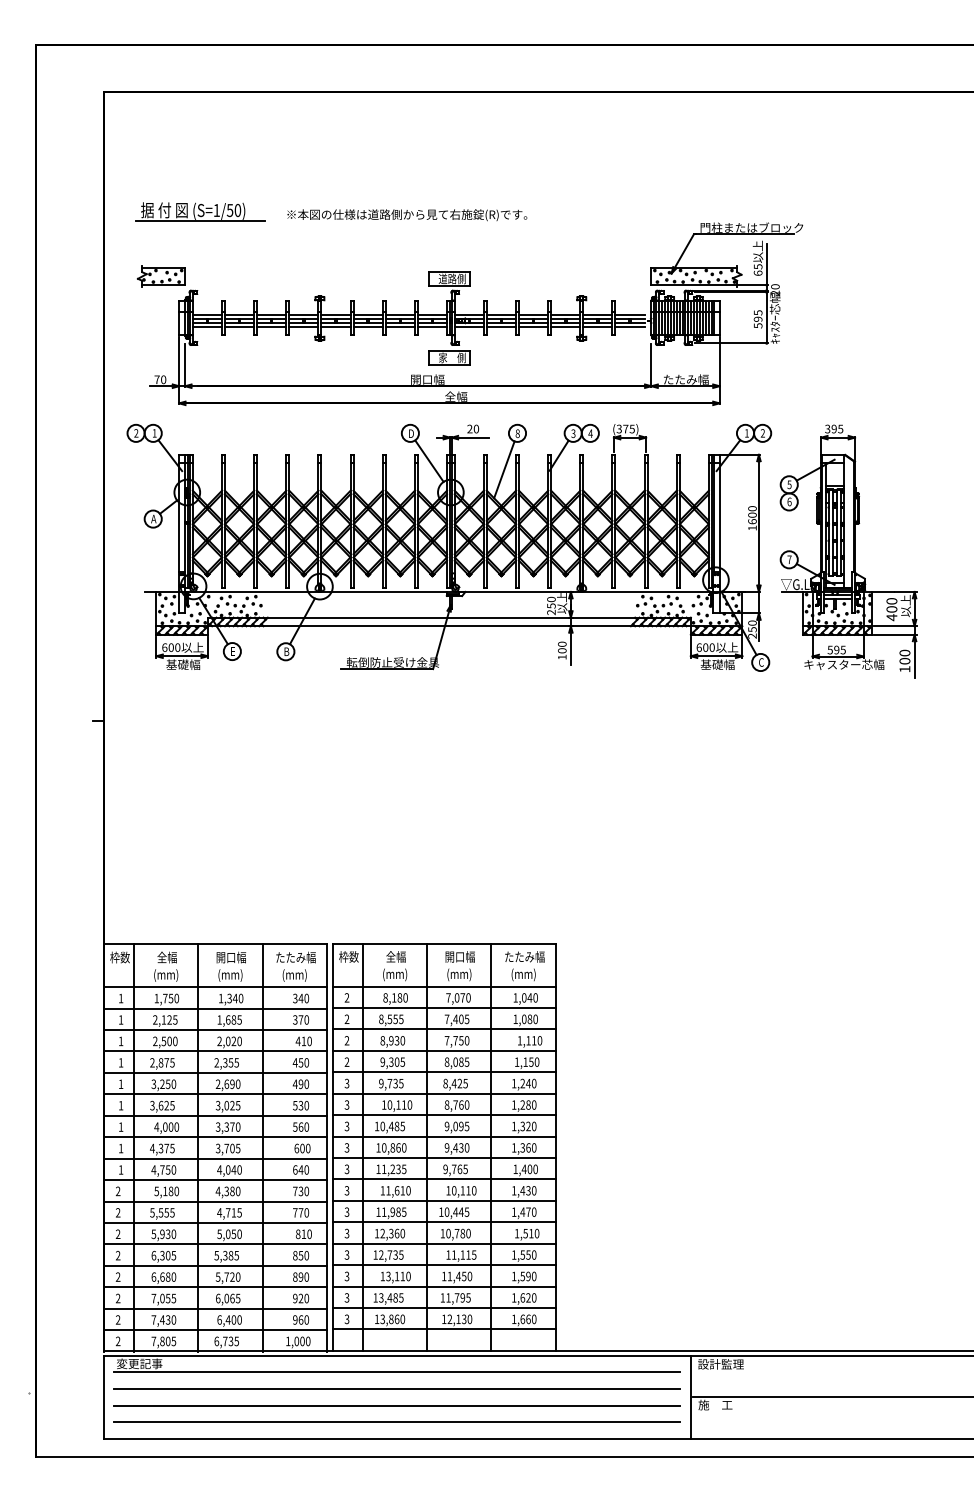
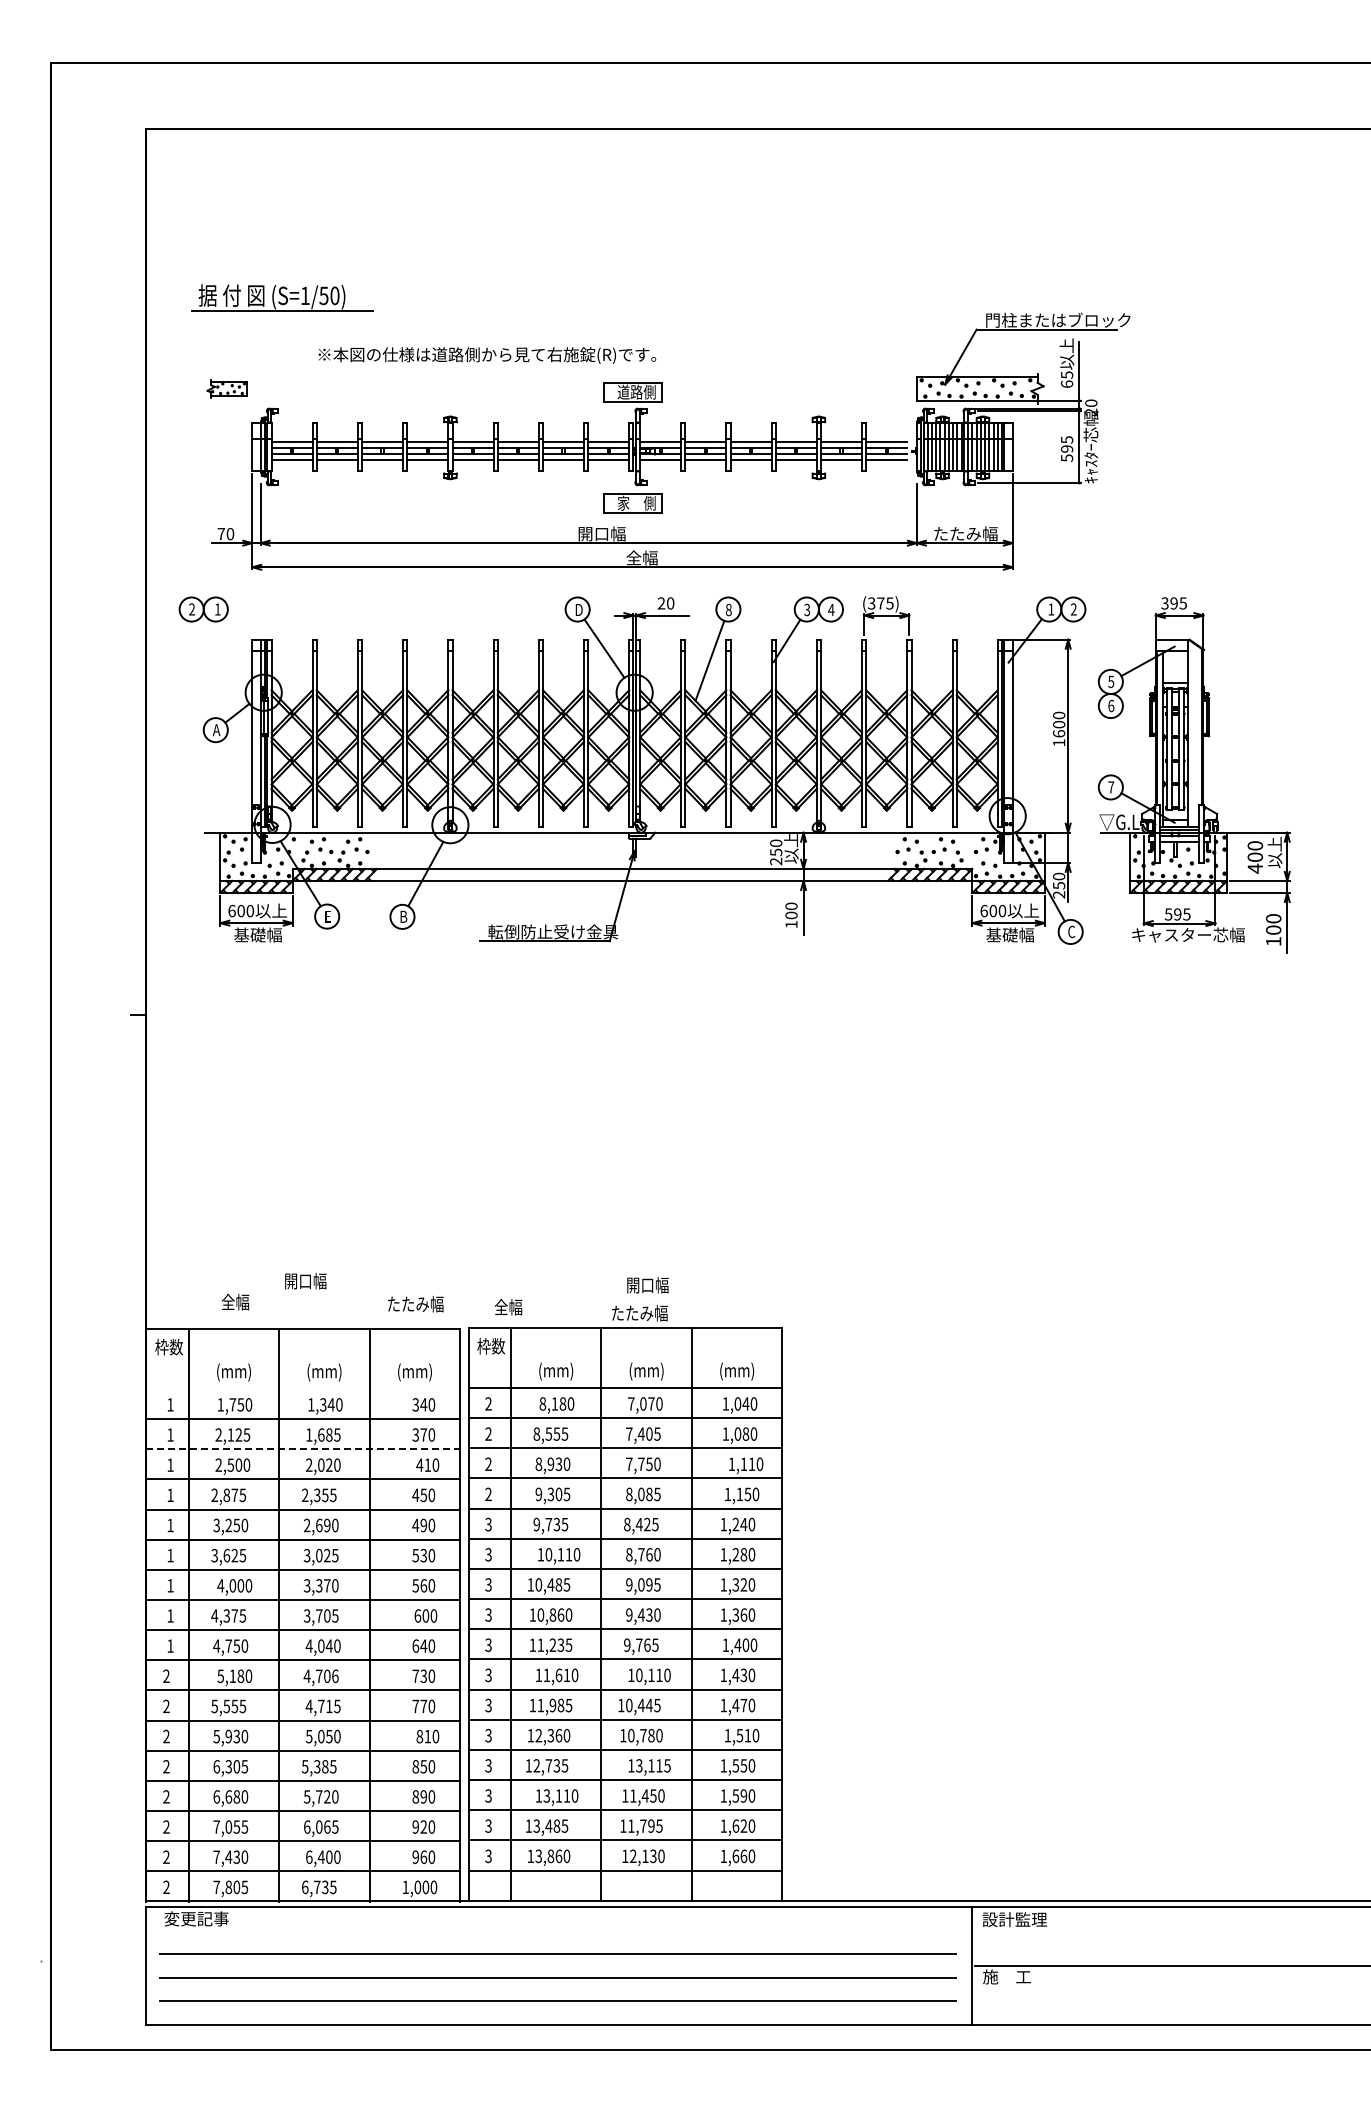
text: (407, 215) -> (487, 355), moved
part: (161, 276) -> (227, 388), size x0.6
line: (170, 455) -> (239, 640), removed
text: (167, 957) -> (235, 1301), moved
text: (231, 957) -> (305, 1281), moved
text: (295, 957) -> (415, 1304), moved
text: (396, 957) -> (508, 1307), moved
text: (459, 957) -> (647, 1285), moved
text: (524, 957) -> (639, 1313), moved
line: (215, 986) -> (303, 1388), removed
line: (215, 1030) -> (303, 1449), solid -> dashed
text: (231, 1191) -> (326, 1676), 4,380 -> 4,706
text: (454, 1254) -> (639, 1765), 11,115 -> 13,115
line: (396, 1372) -> (557, 1930), removed

